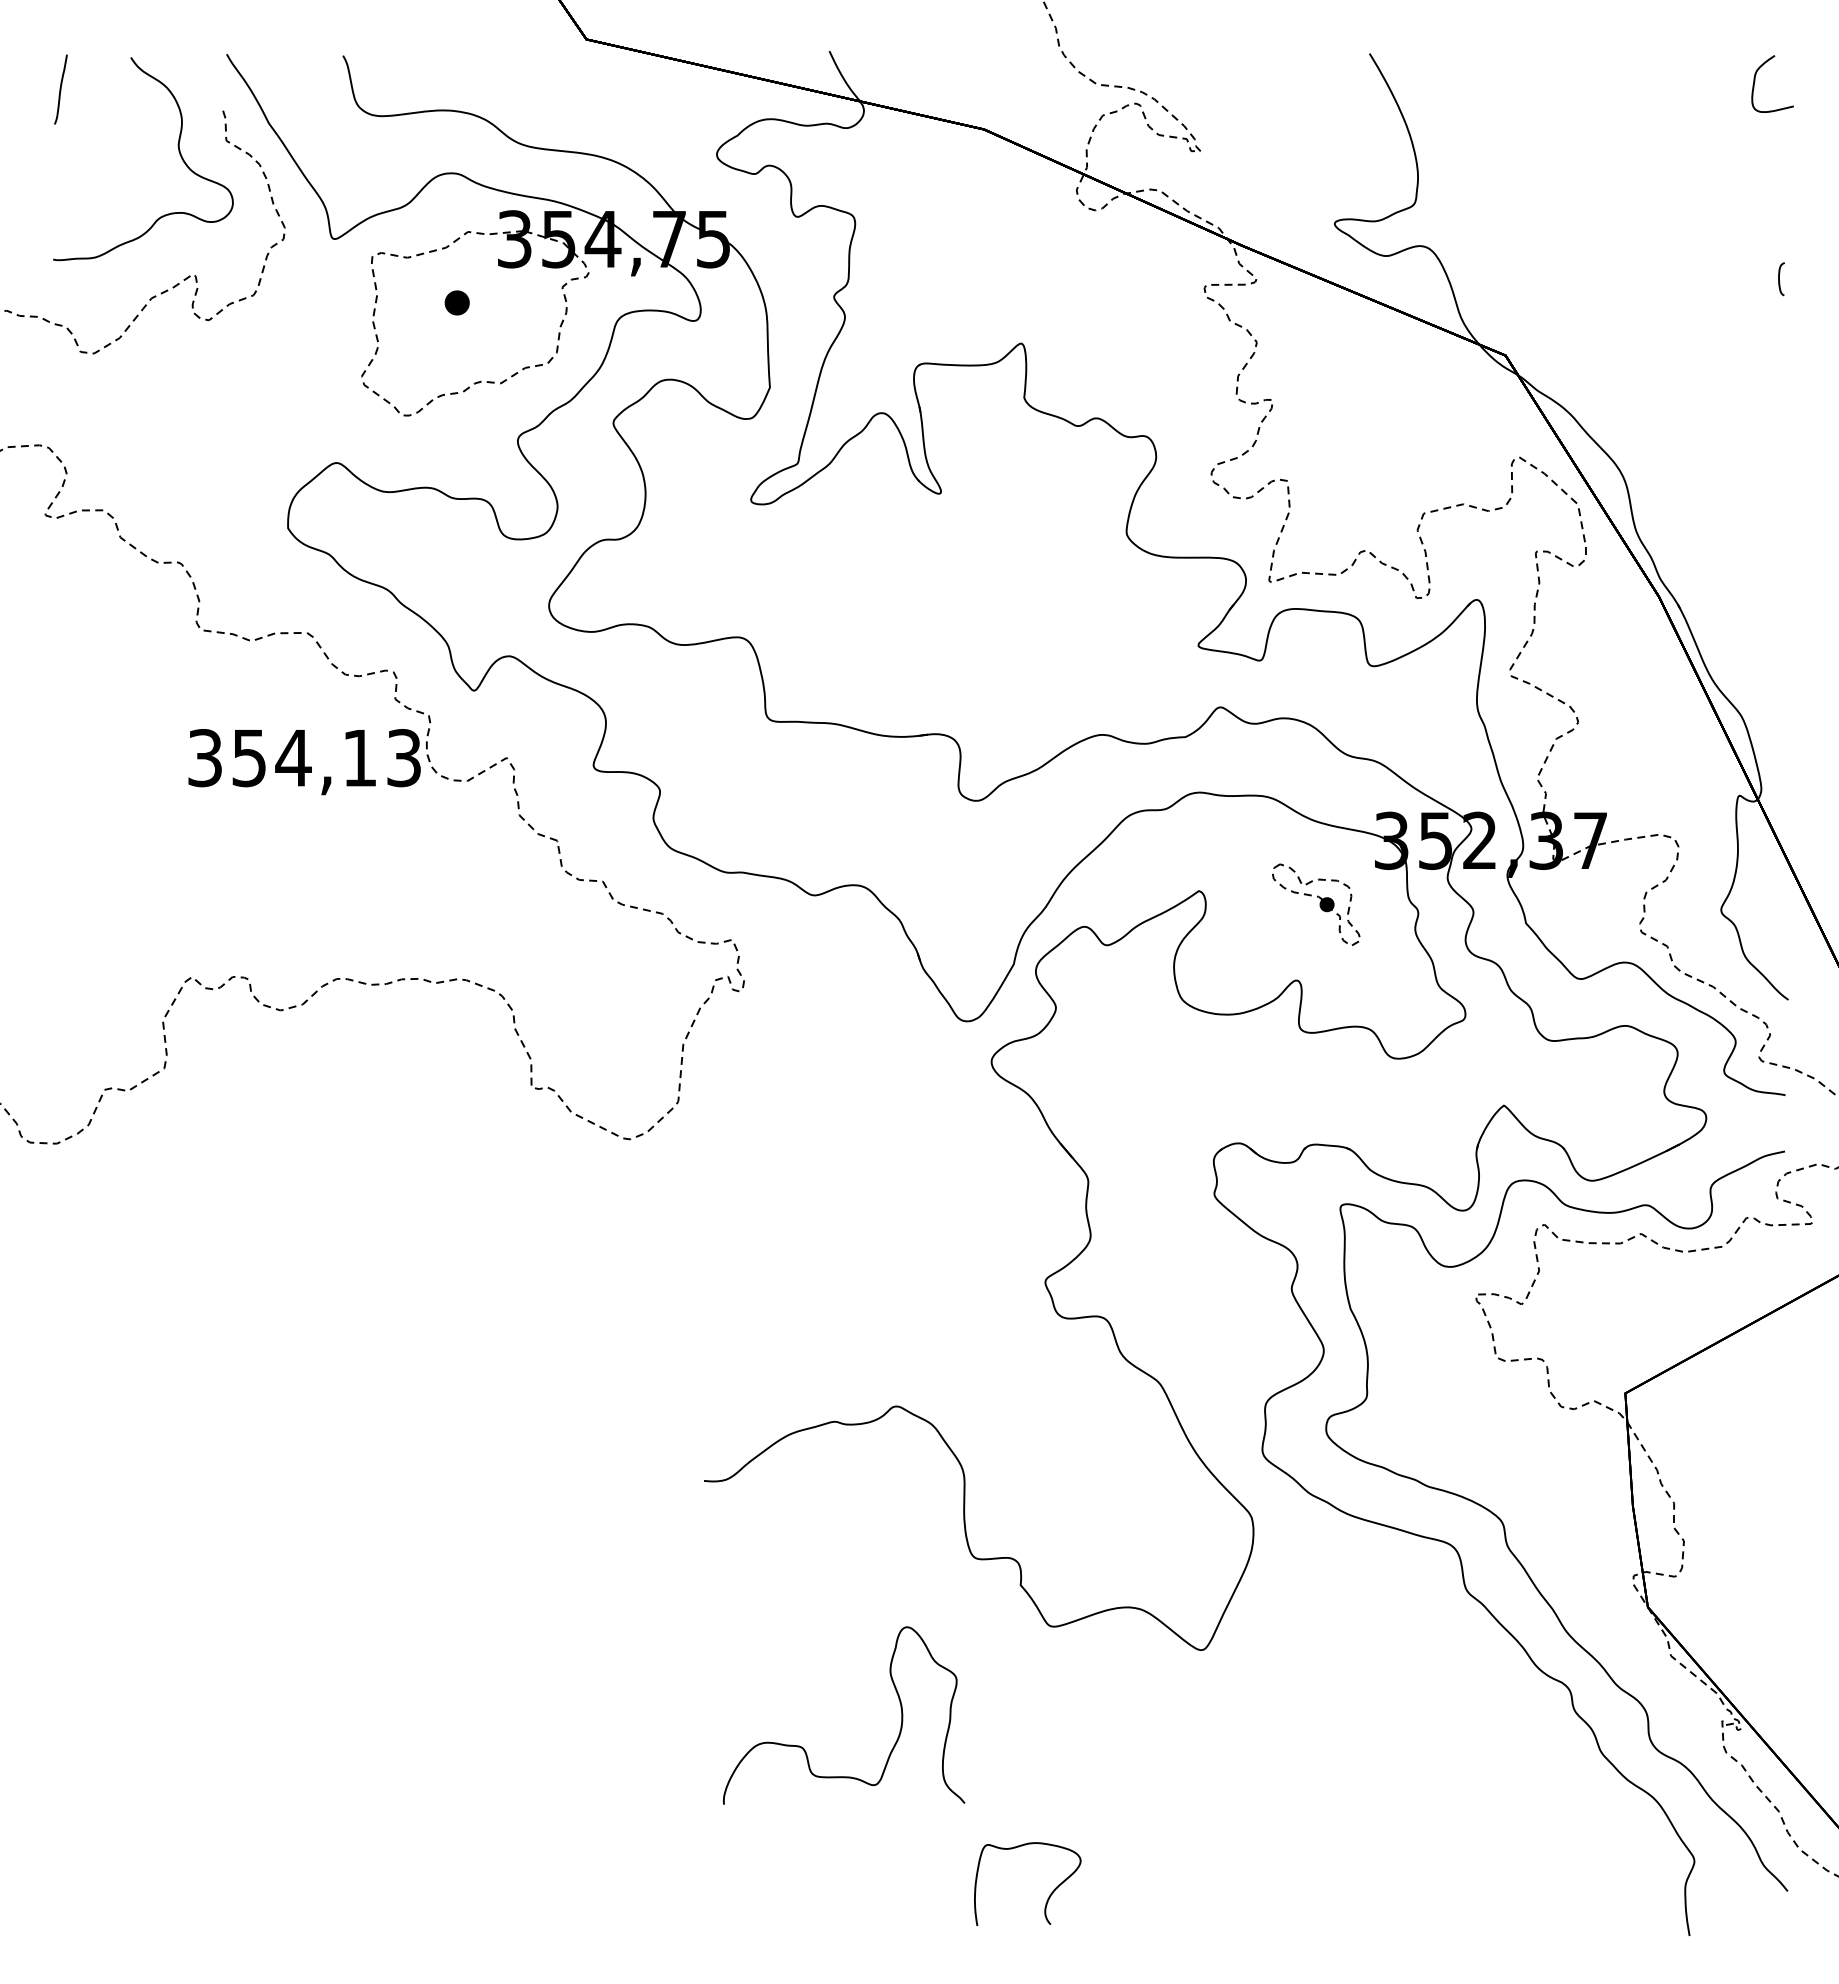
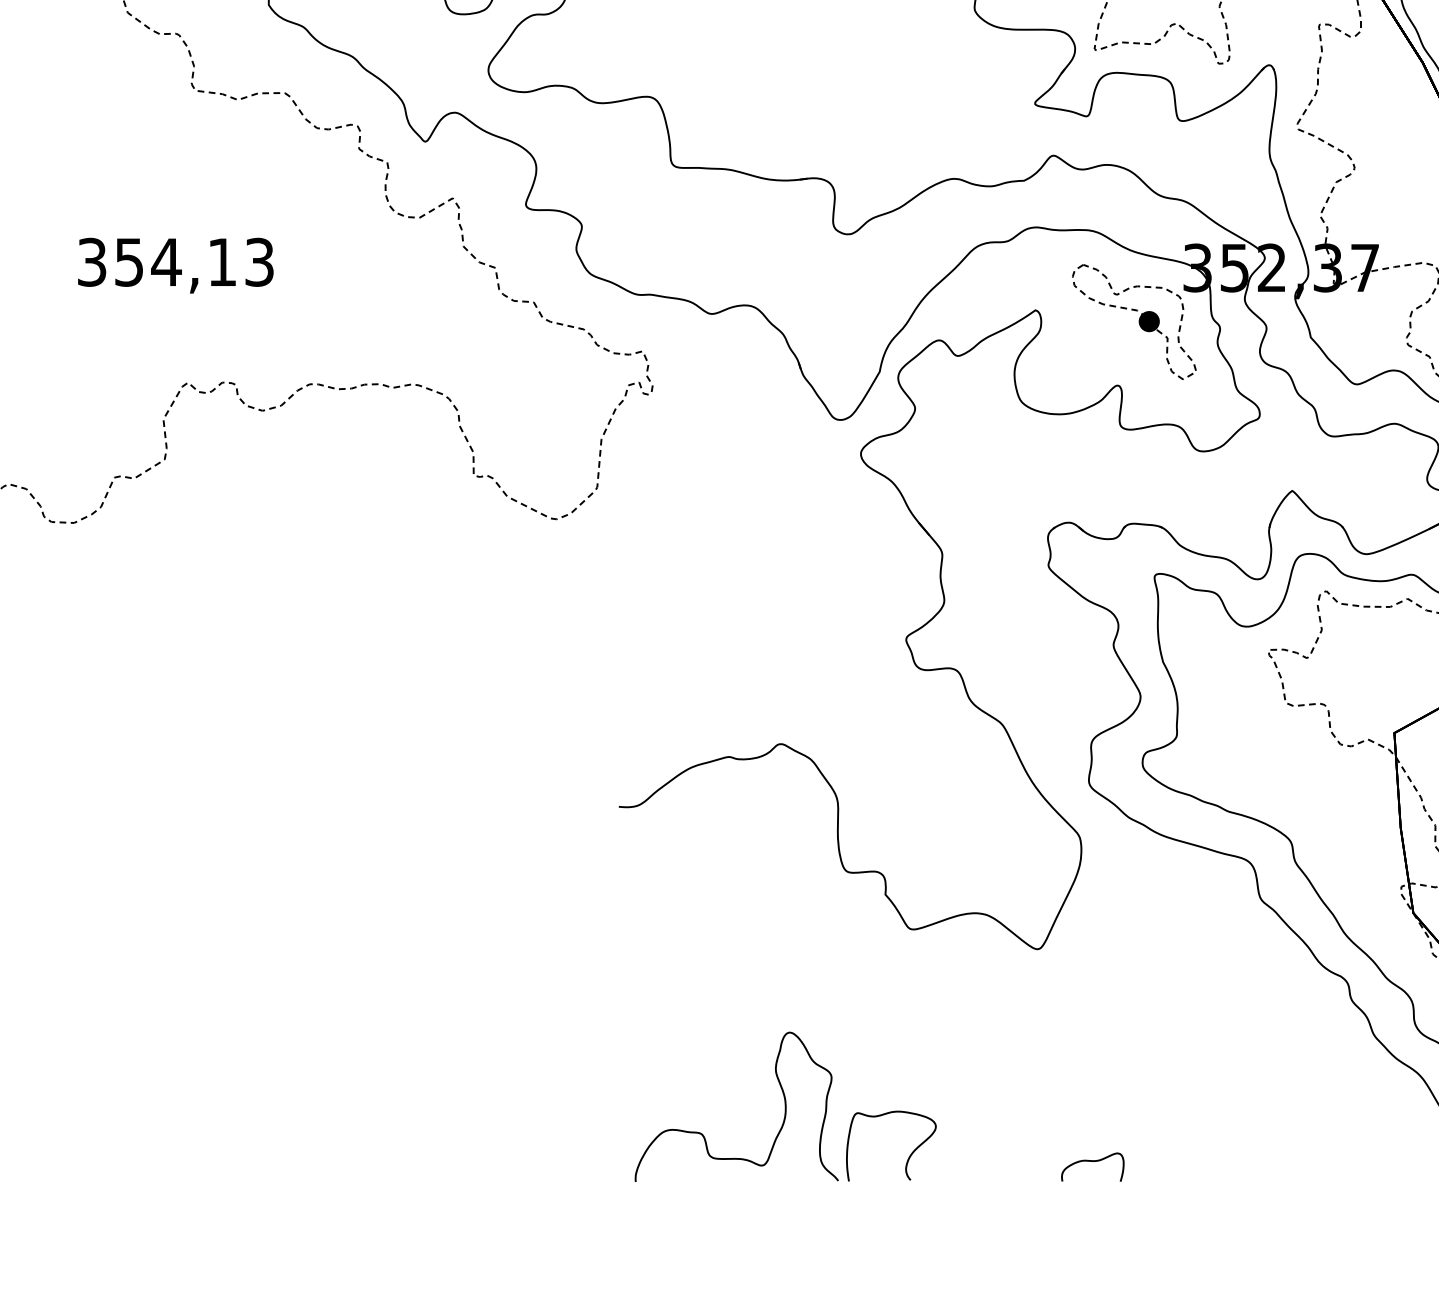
text: (304, 762) -> (175, 266), moved
part: (1316, 904) -> (1134, 321), size x1.67
curve: (804, 1748) -> (703, 1134), moved
curve: (1266, 1902) -> (1092, 1161), added

